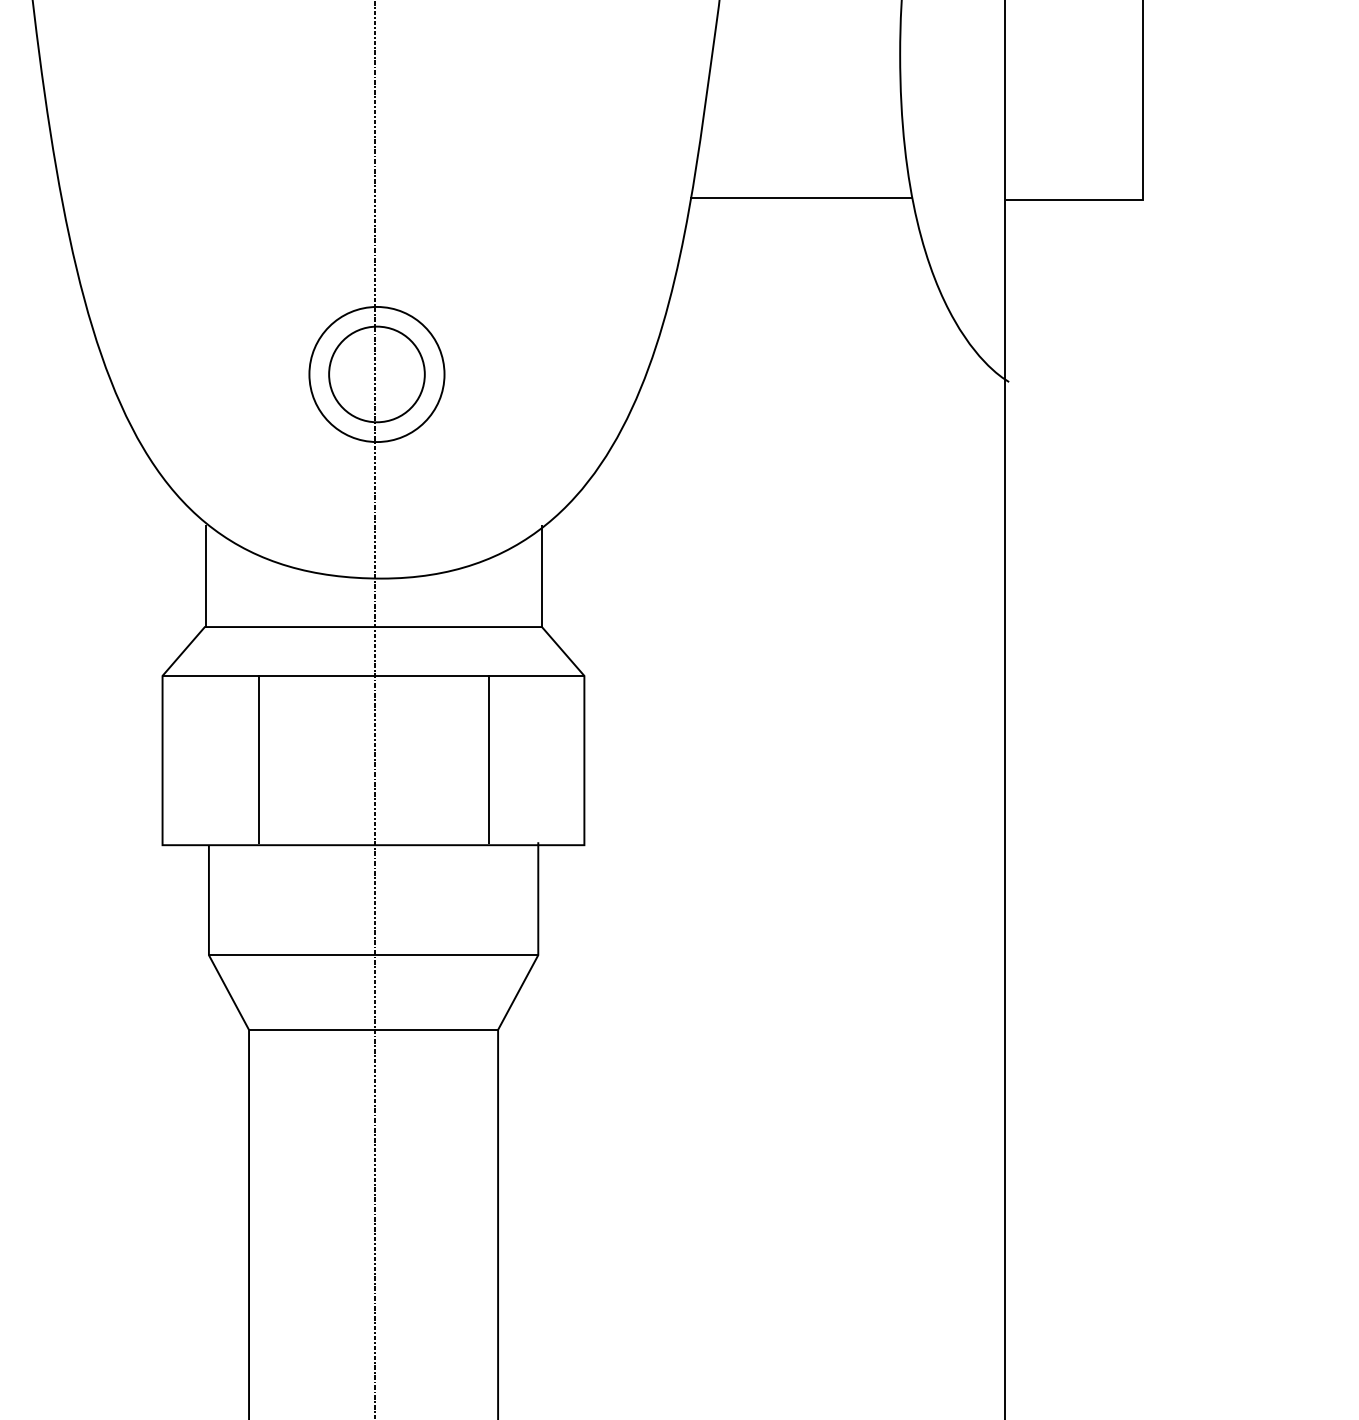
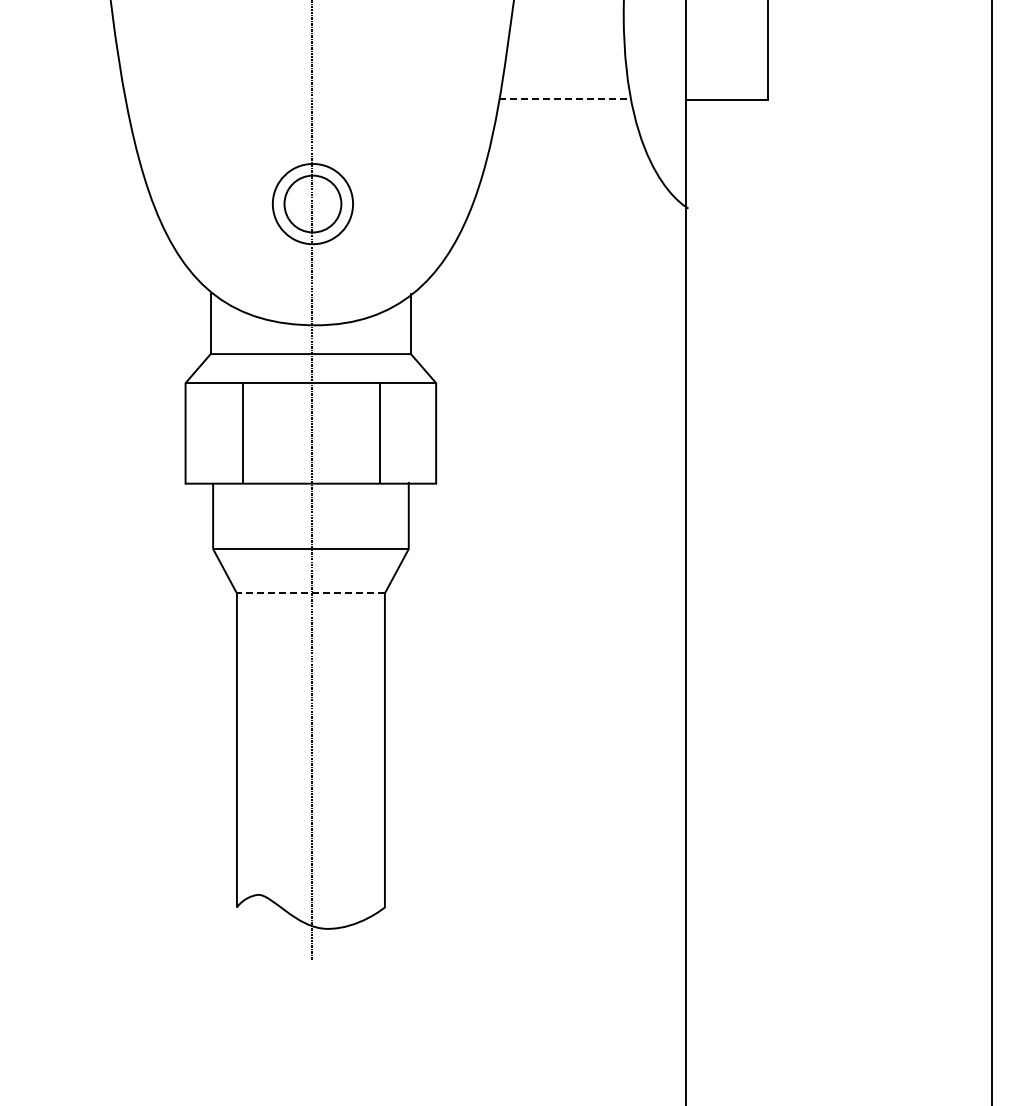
line: (802, 198) -> (565, 99), solid -> dashed
line: (372, 1030) -> (310, 593), solid -> dashed

